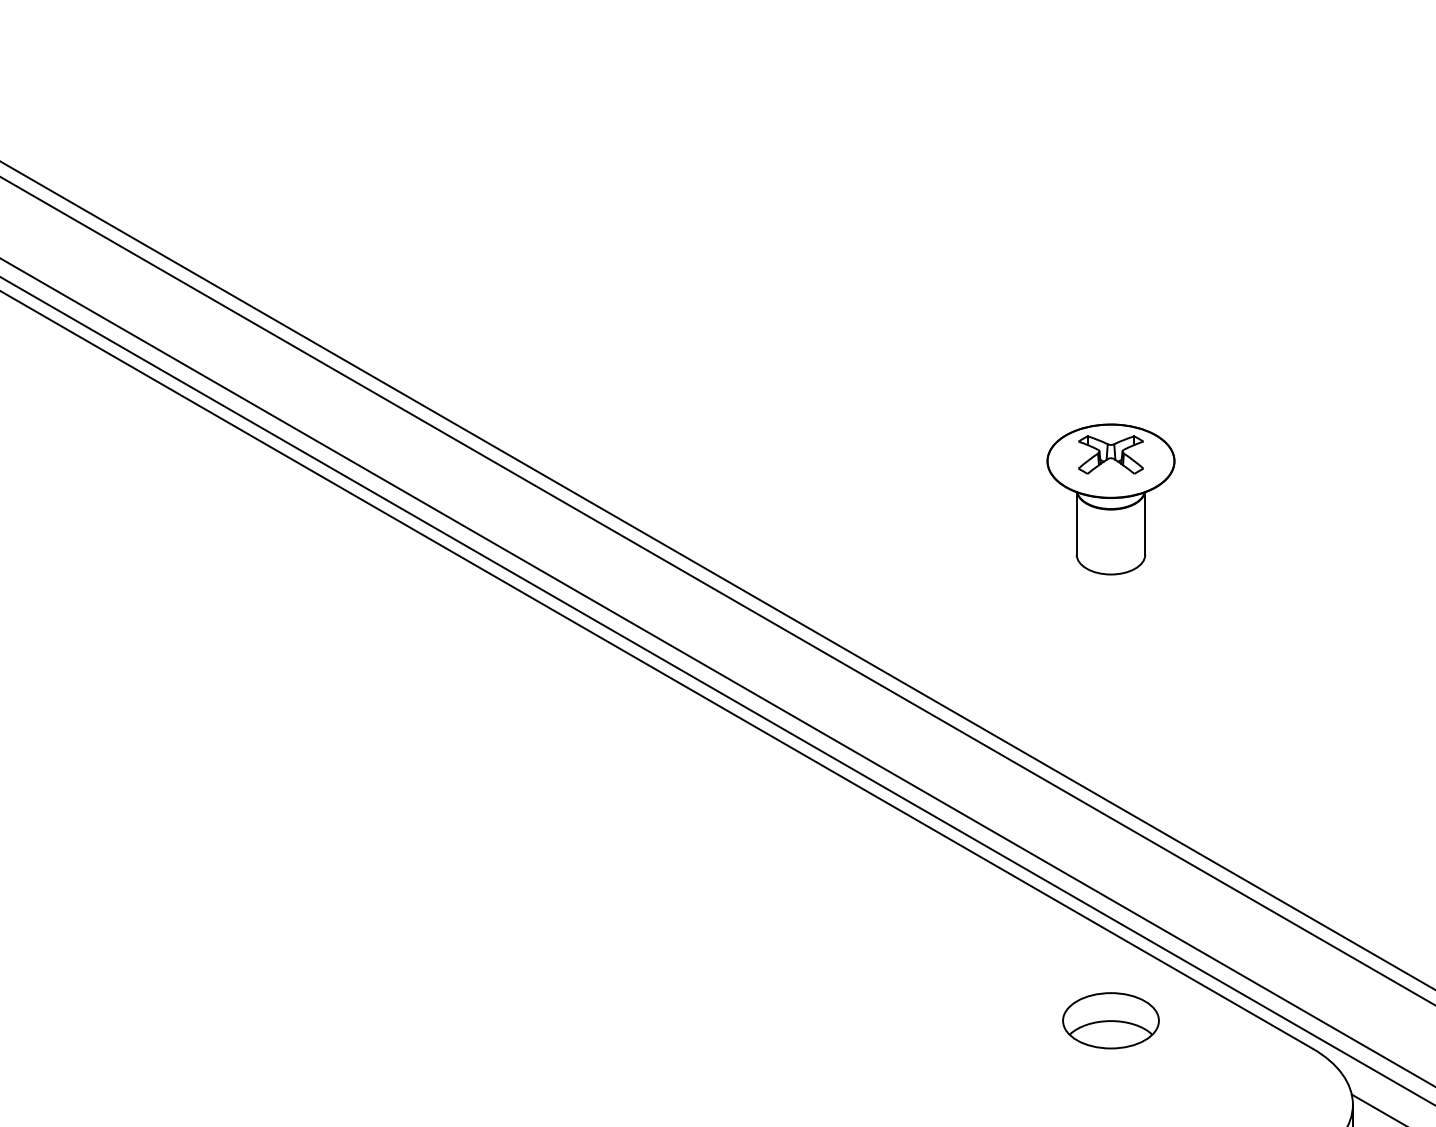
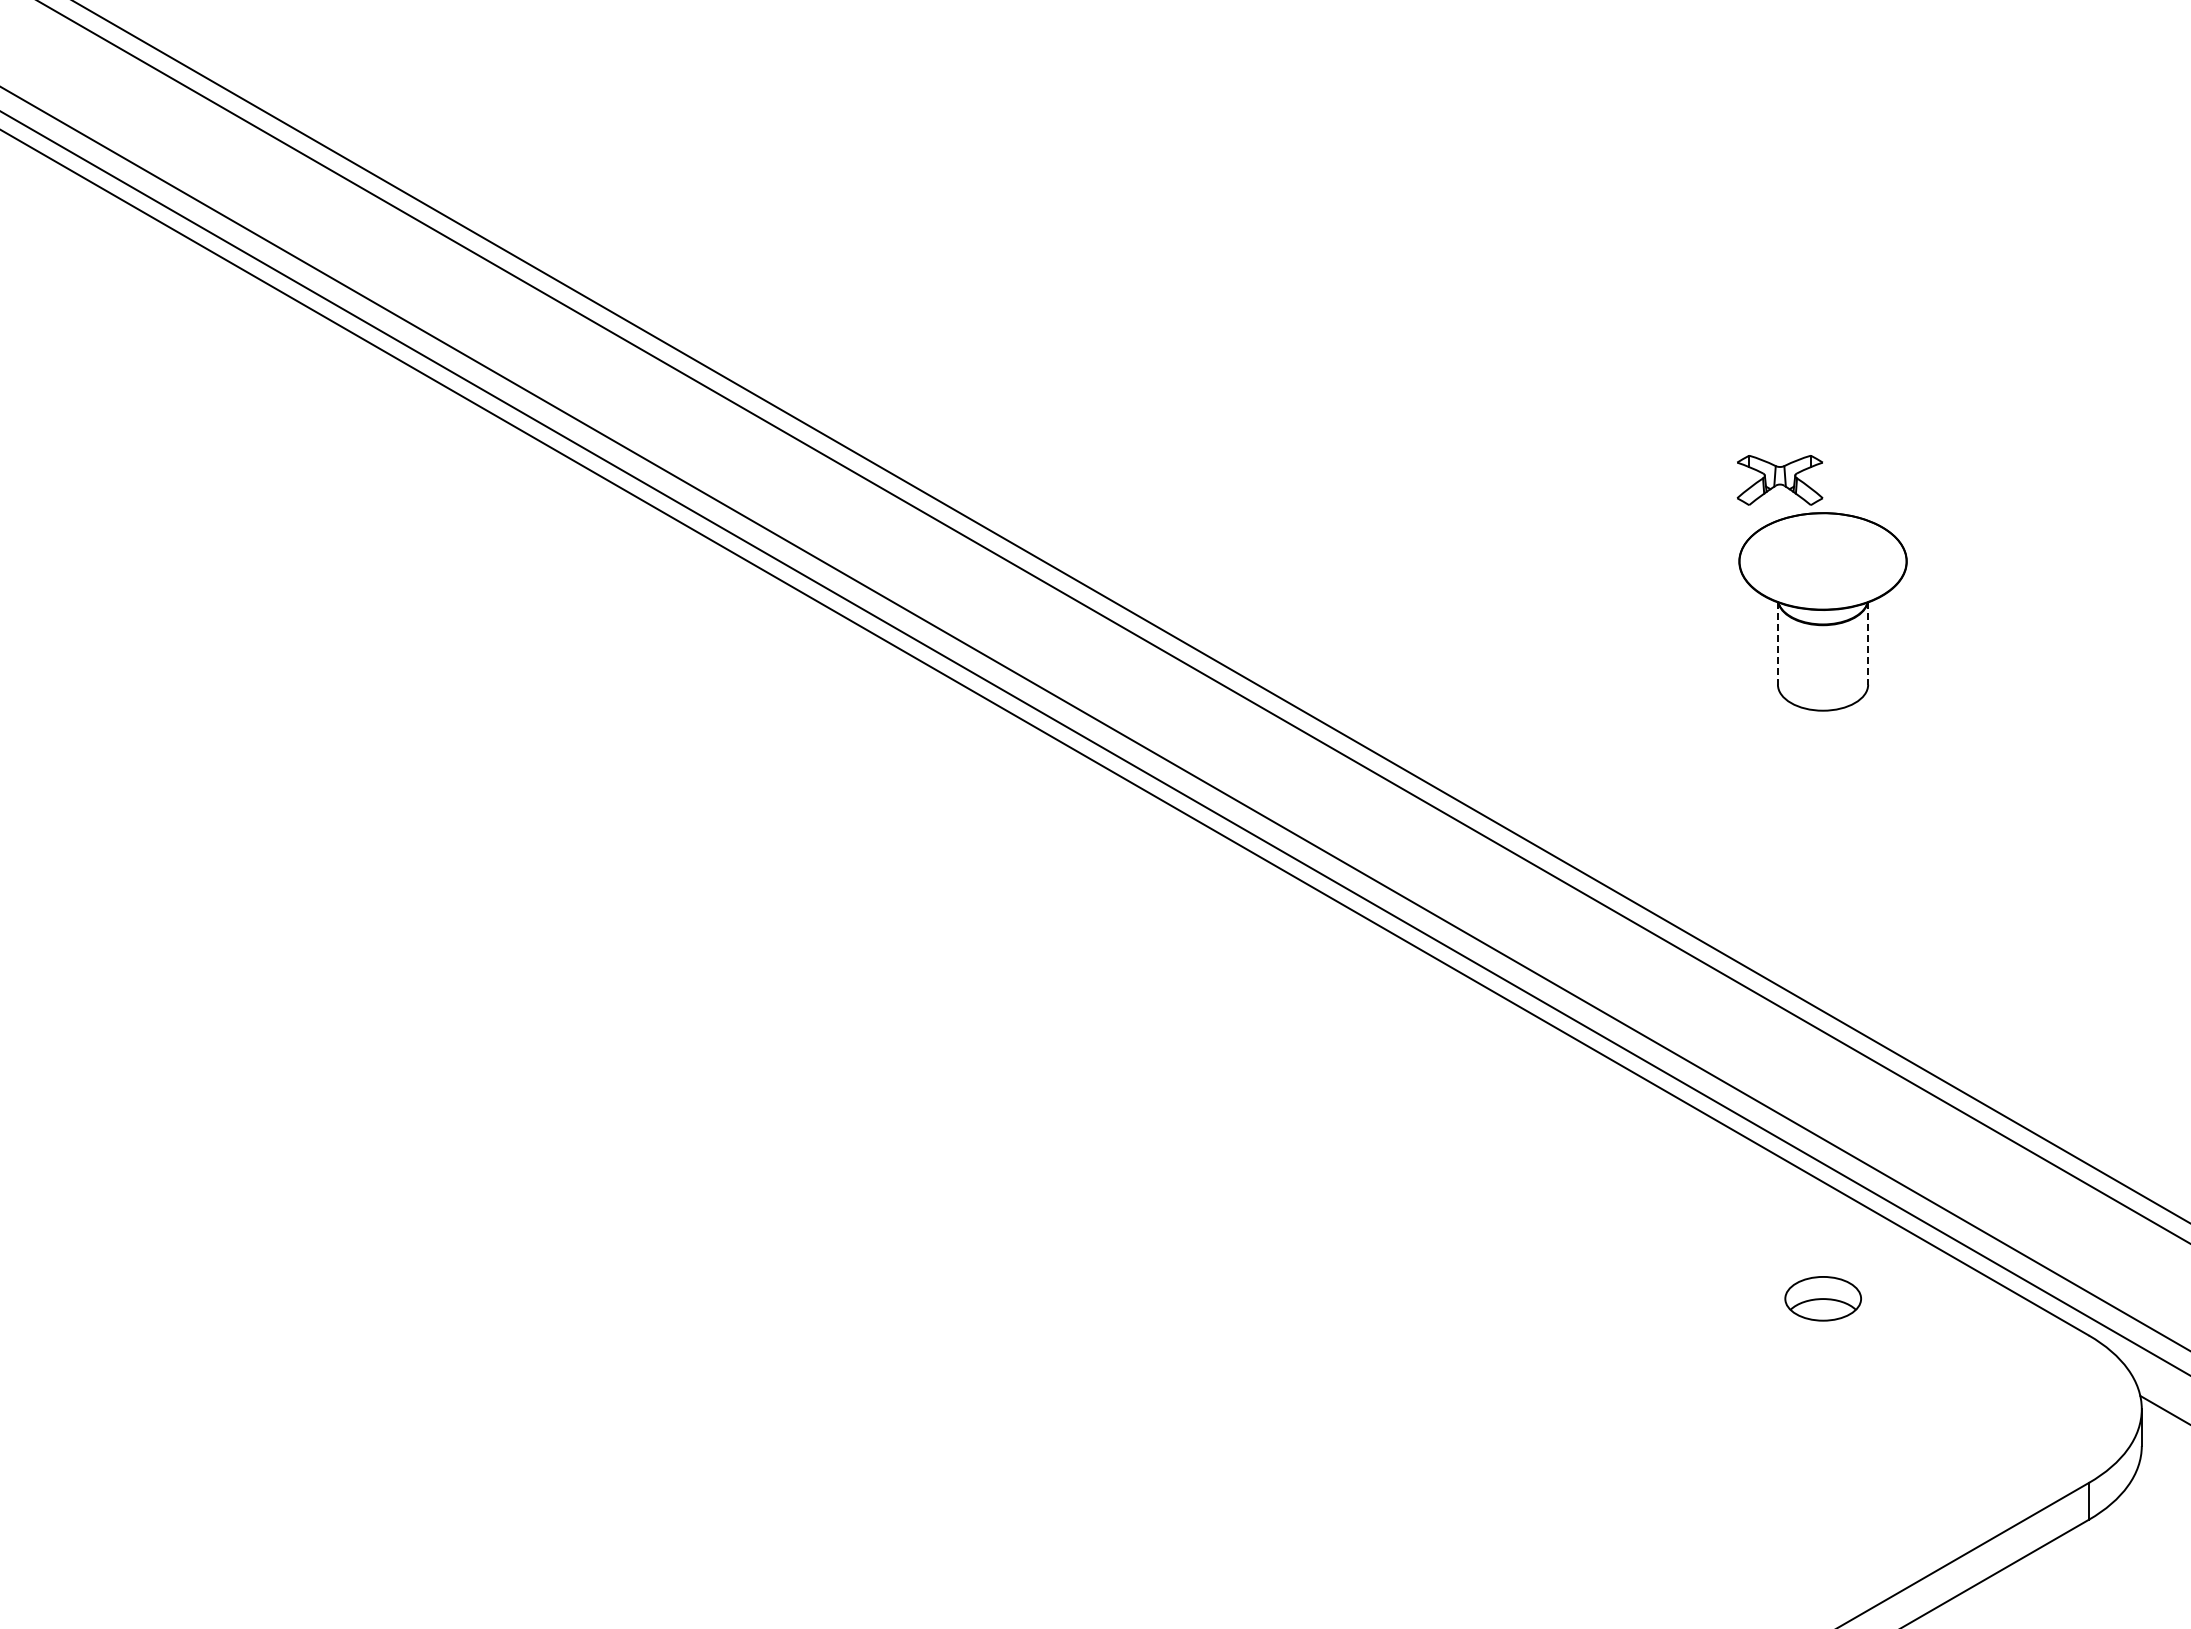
part: (1110, 455) -> (1779, 480), moved
line: (1076, 524) -> (1777, 644), solid -> dashed
line: (1145, 524) -> (1868, 644), solid -> dashed
part: (1111, 1020) -> (1823, 1298), size x0.6

